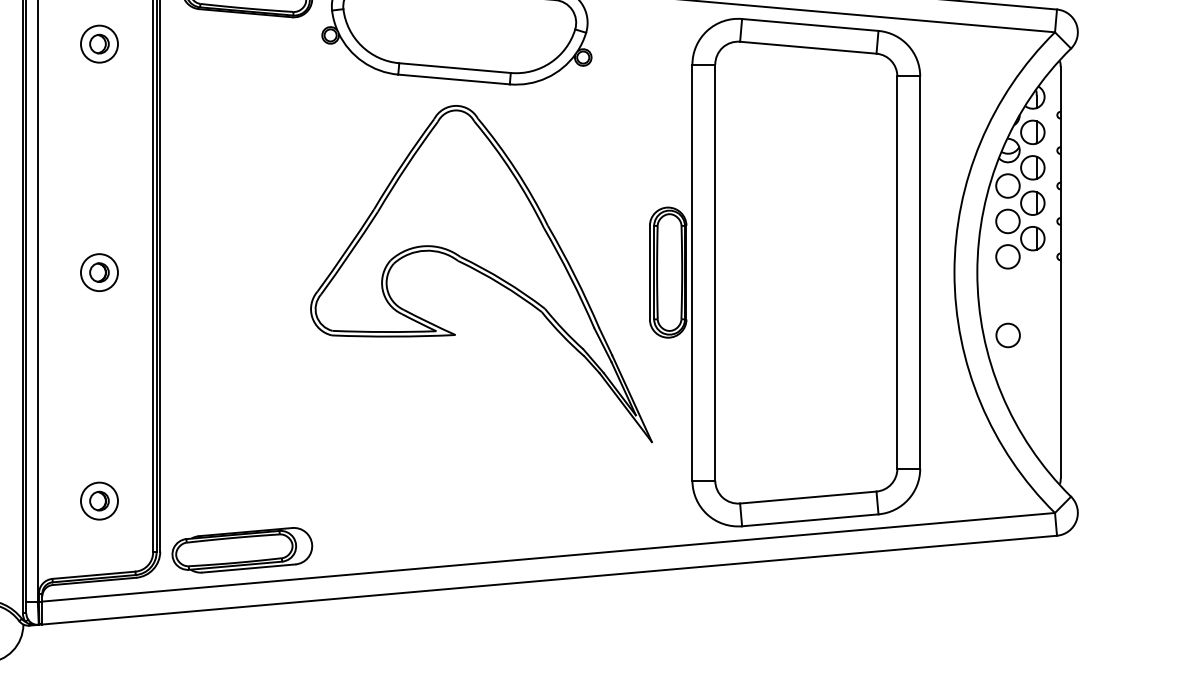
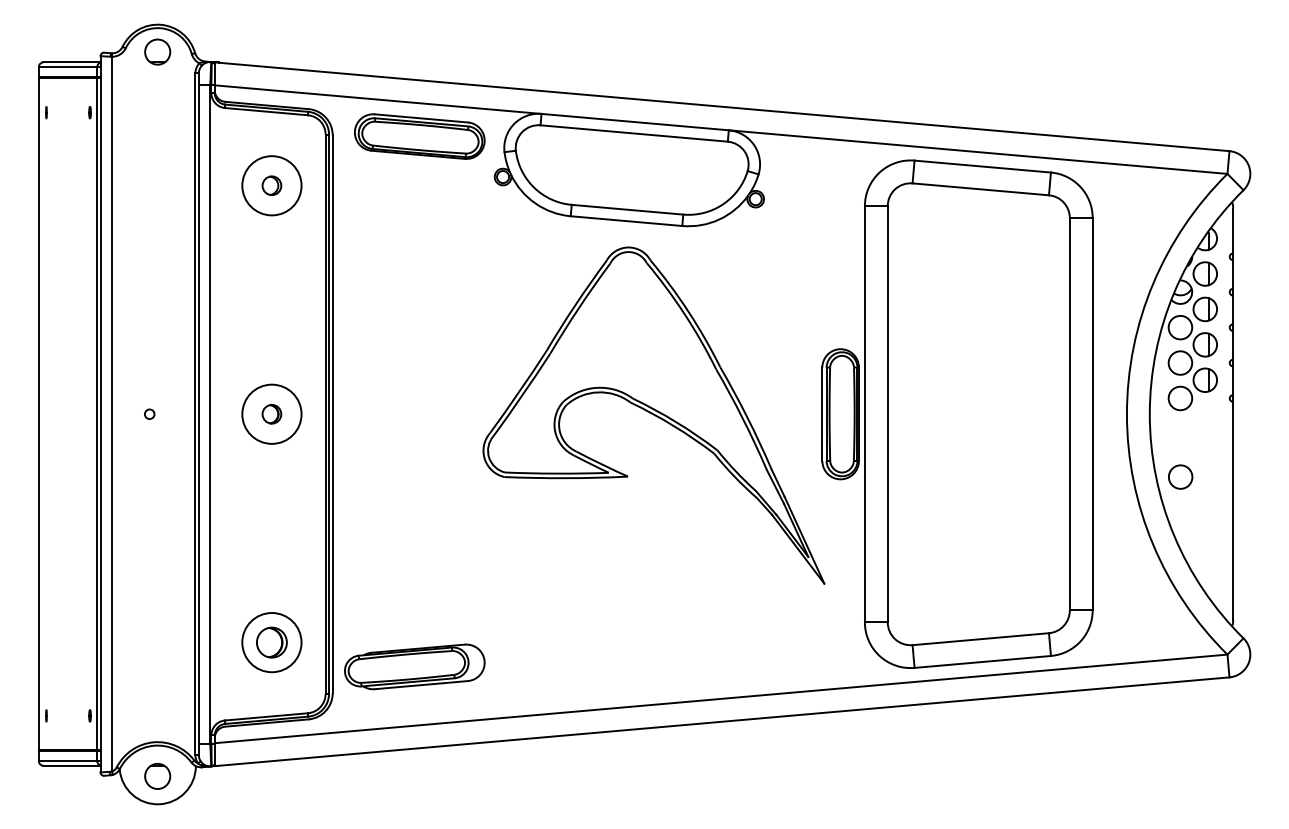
circle: (99, 43) -> (271, 185), size x1.6
circle: (99, 271) -> (271, 413), size x1.6
part: (99, 500) -> (271, 642), size x1.6
part: (242, 549) -> (414, 666), moved

